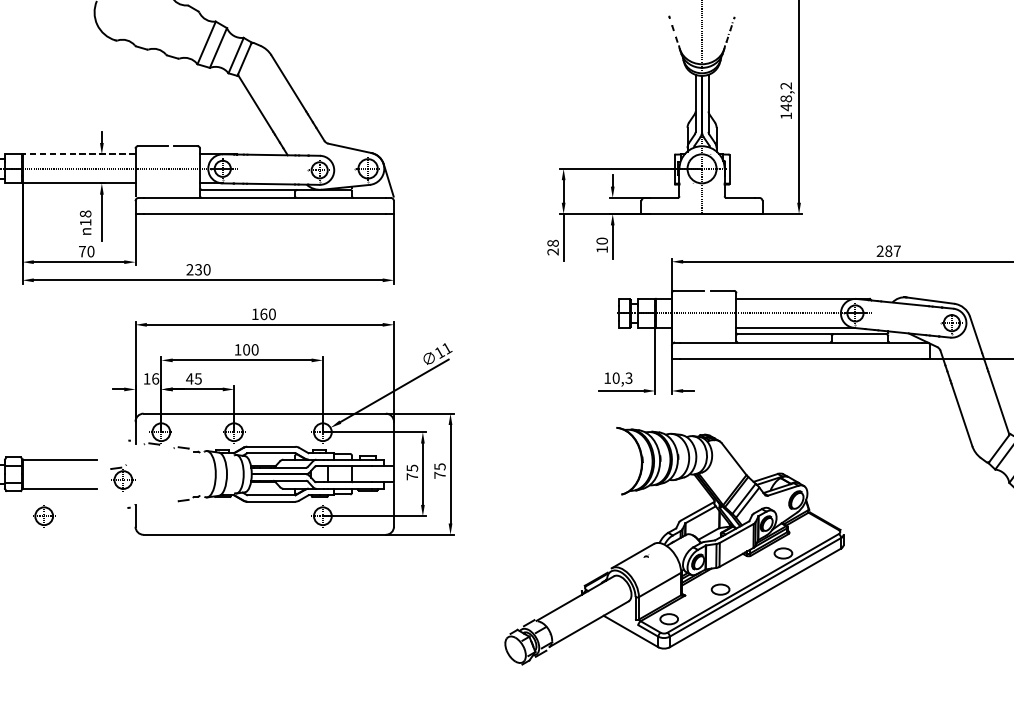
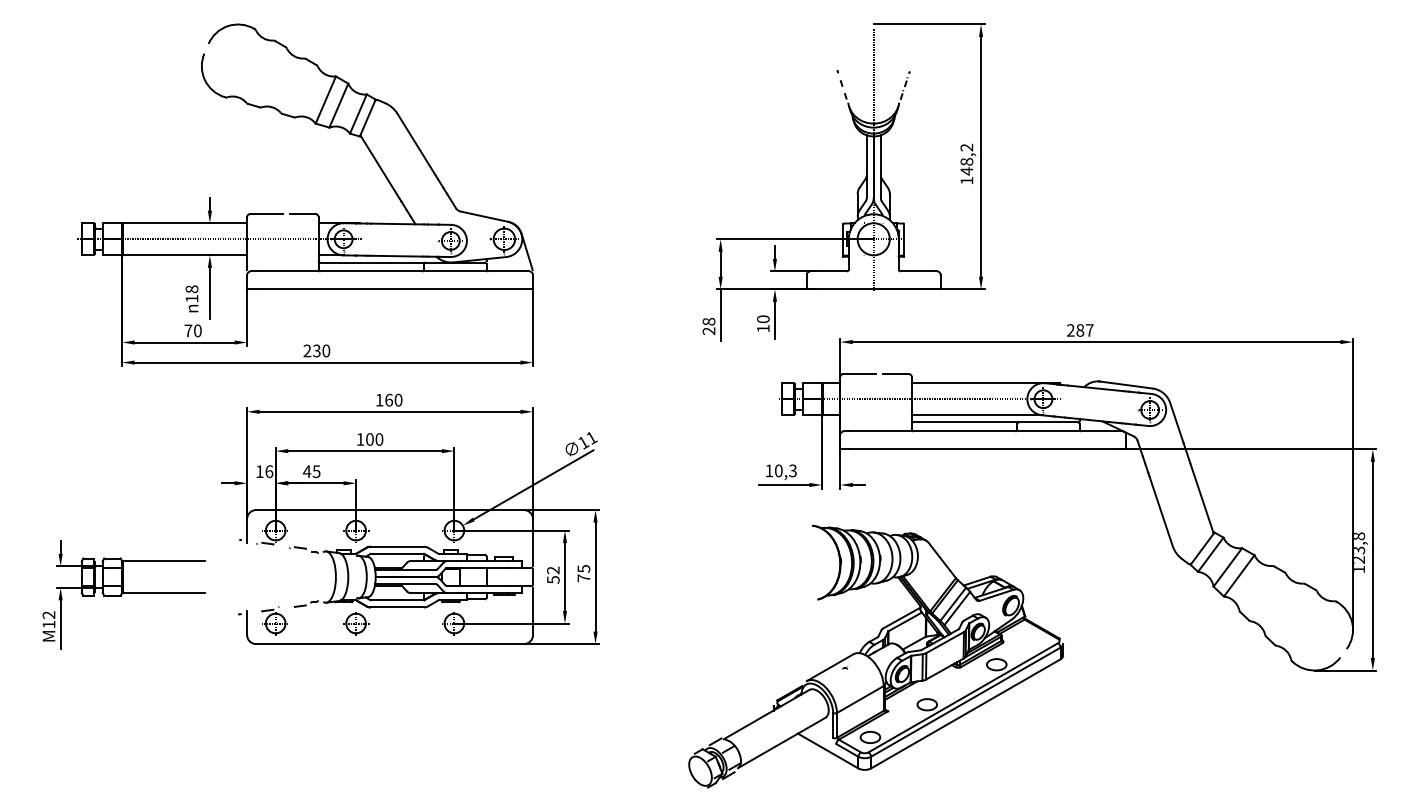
line: (78, 154) -> (184, 223), dashed -> solid
text: (412, 471) -> (553, 574), 75 -> 52
part: (122, 477) -> (274, 620), moved
part: (44, 516) -> (356, 623), moved
part: (673, 546) -> (875, 656), moved

